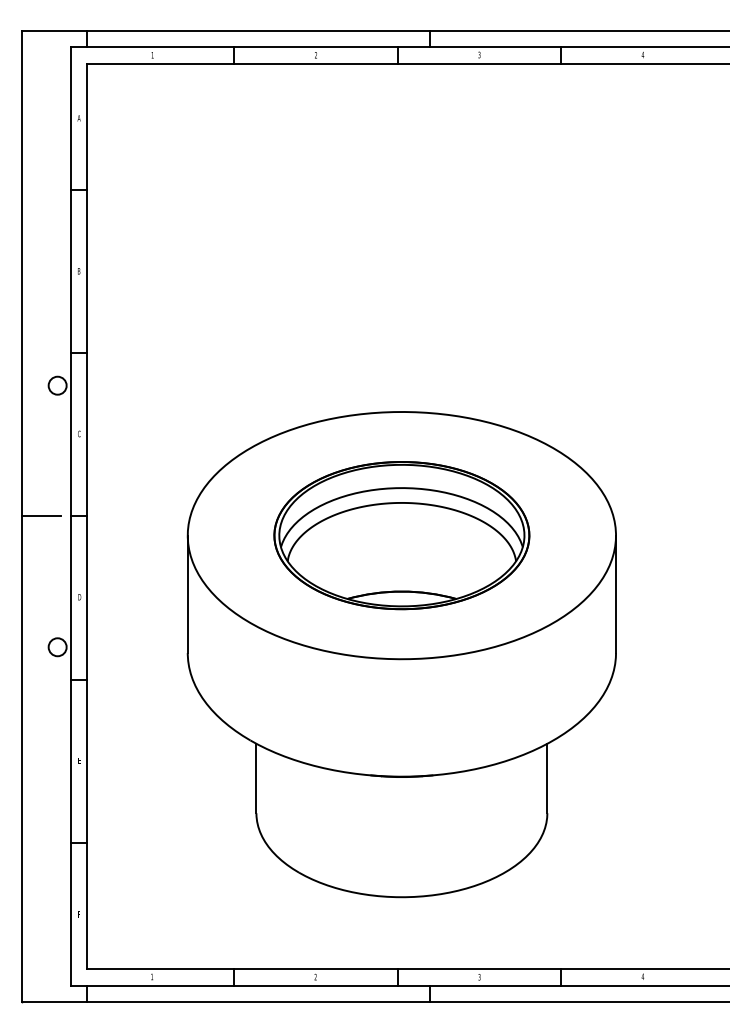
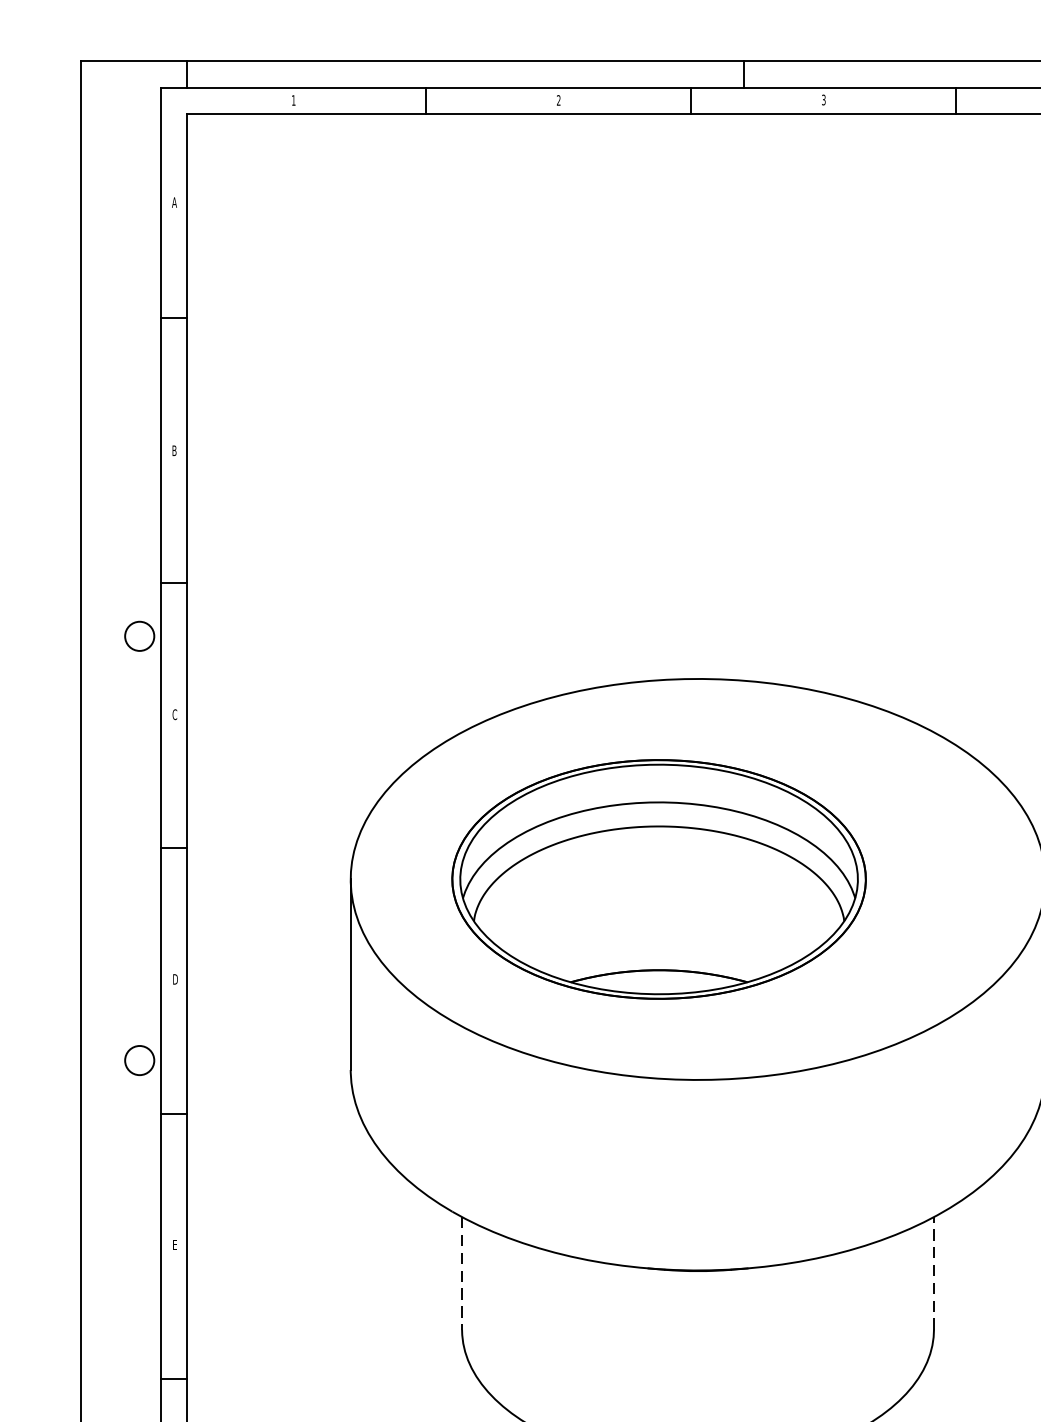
line: (40, 516) -> (111, 848), removed
part: (401, 535) -> (658, 879), moved
line: (256, 778) -> (462, 1273), solid -> dashed
line: (547, 778) -> (934, 1273), solid -> dashed

